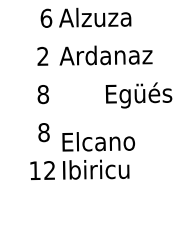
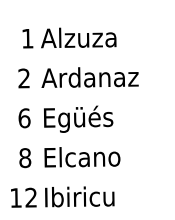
text: (46, 17) -> (27, 37), 6 -> 1
text: (43, 94) -> (24, 118), 8 -> 6
text: (138, 95) -> (78, 119), moved
text: (98, 141) -> (82, 156), moved

